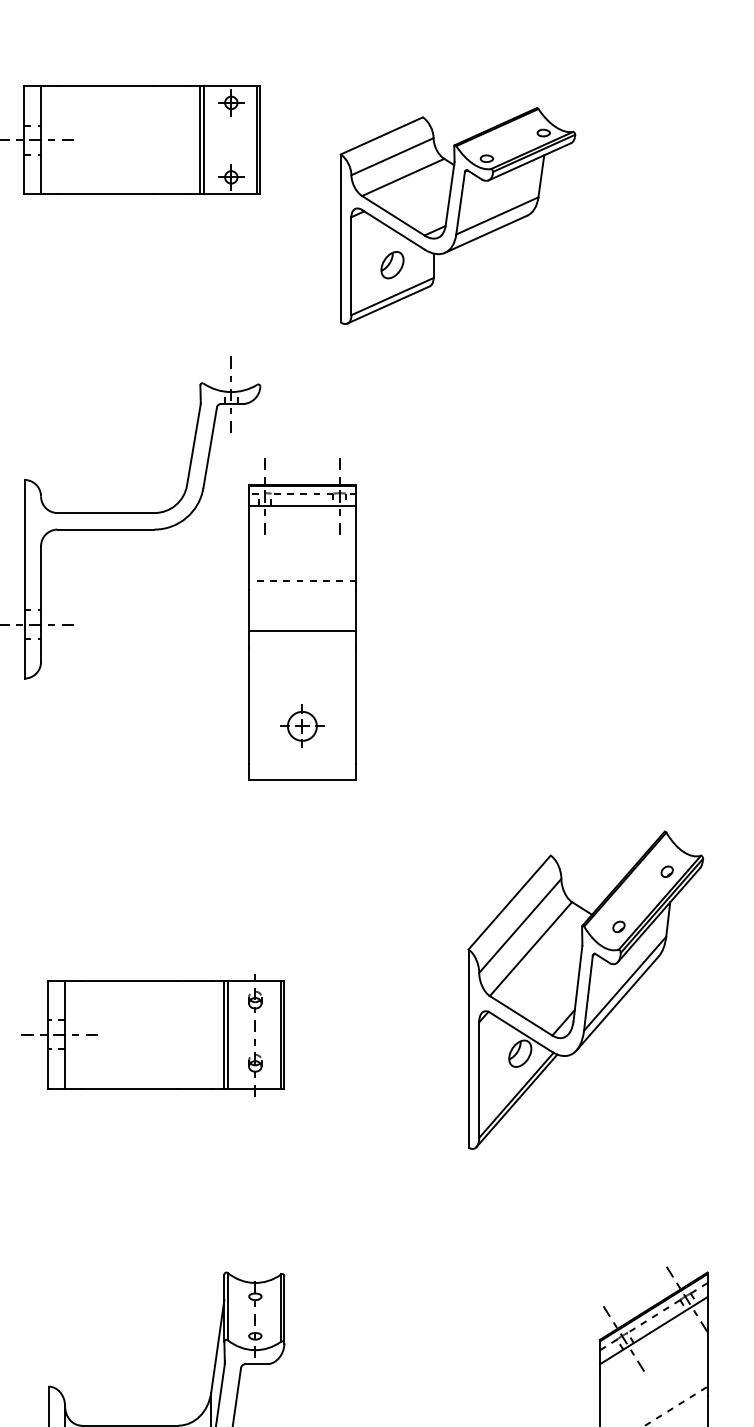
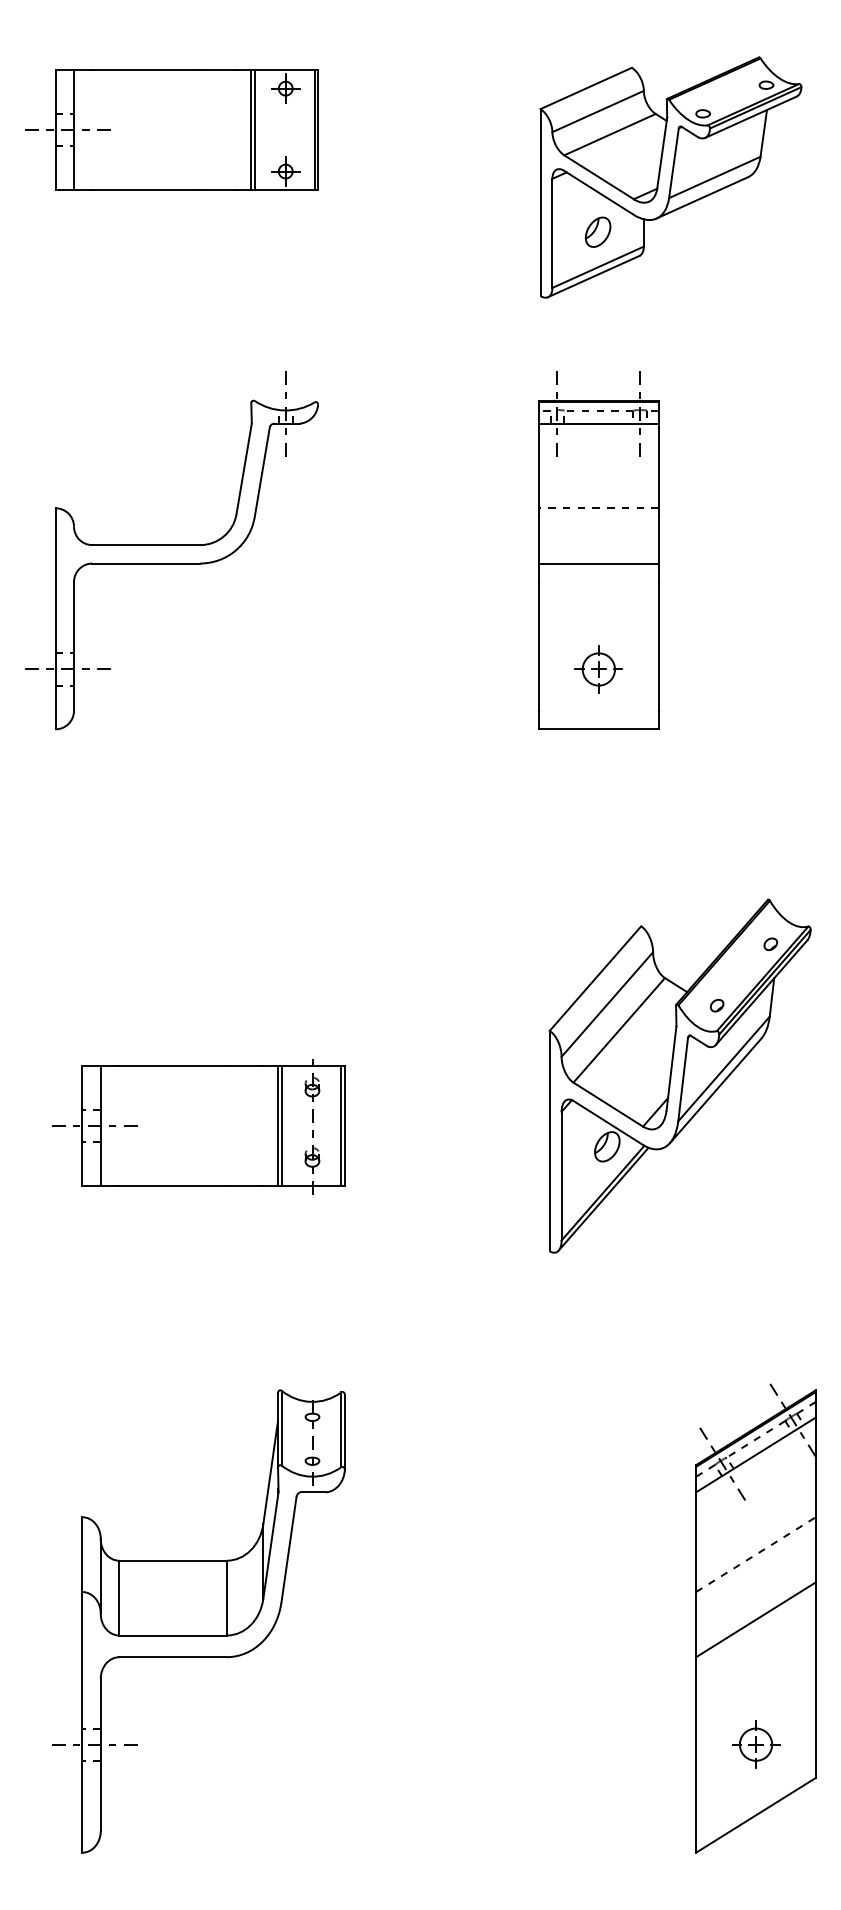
part: (457, 215) -> (670, 177), moved
part: (302, 619) -> (598, 550), moved

